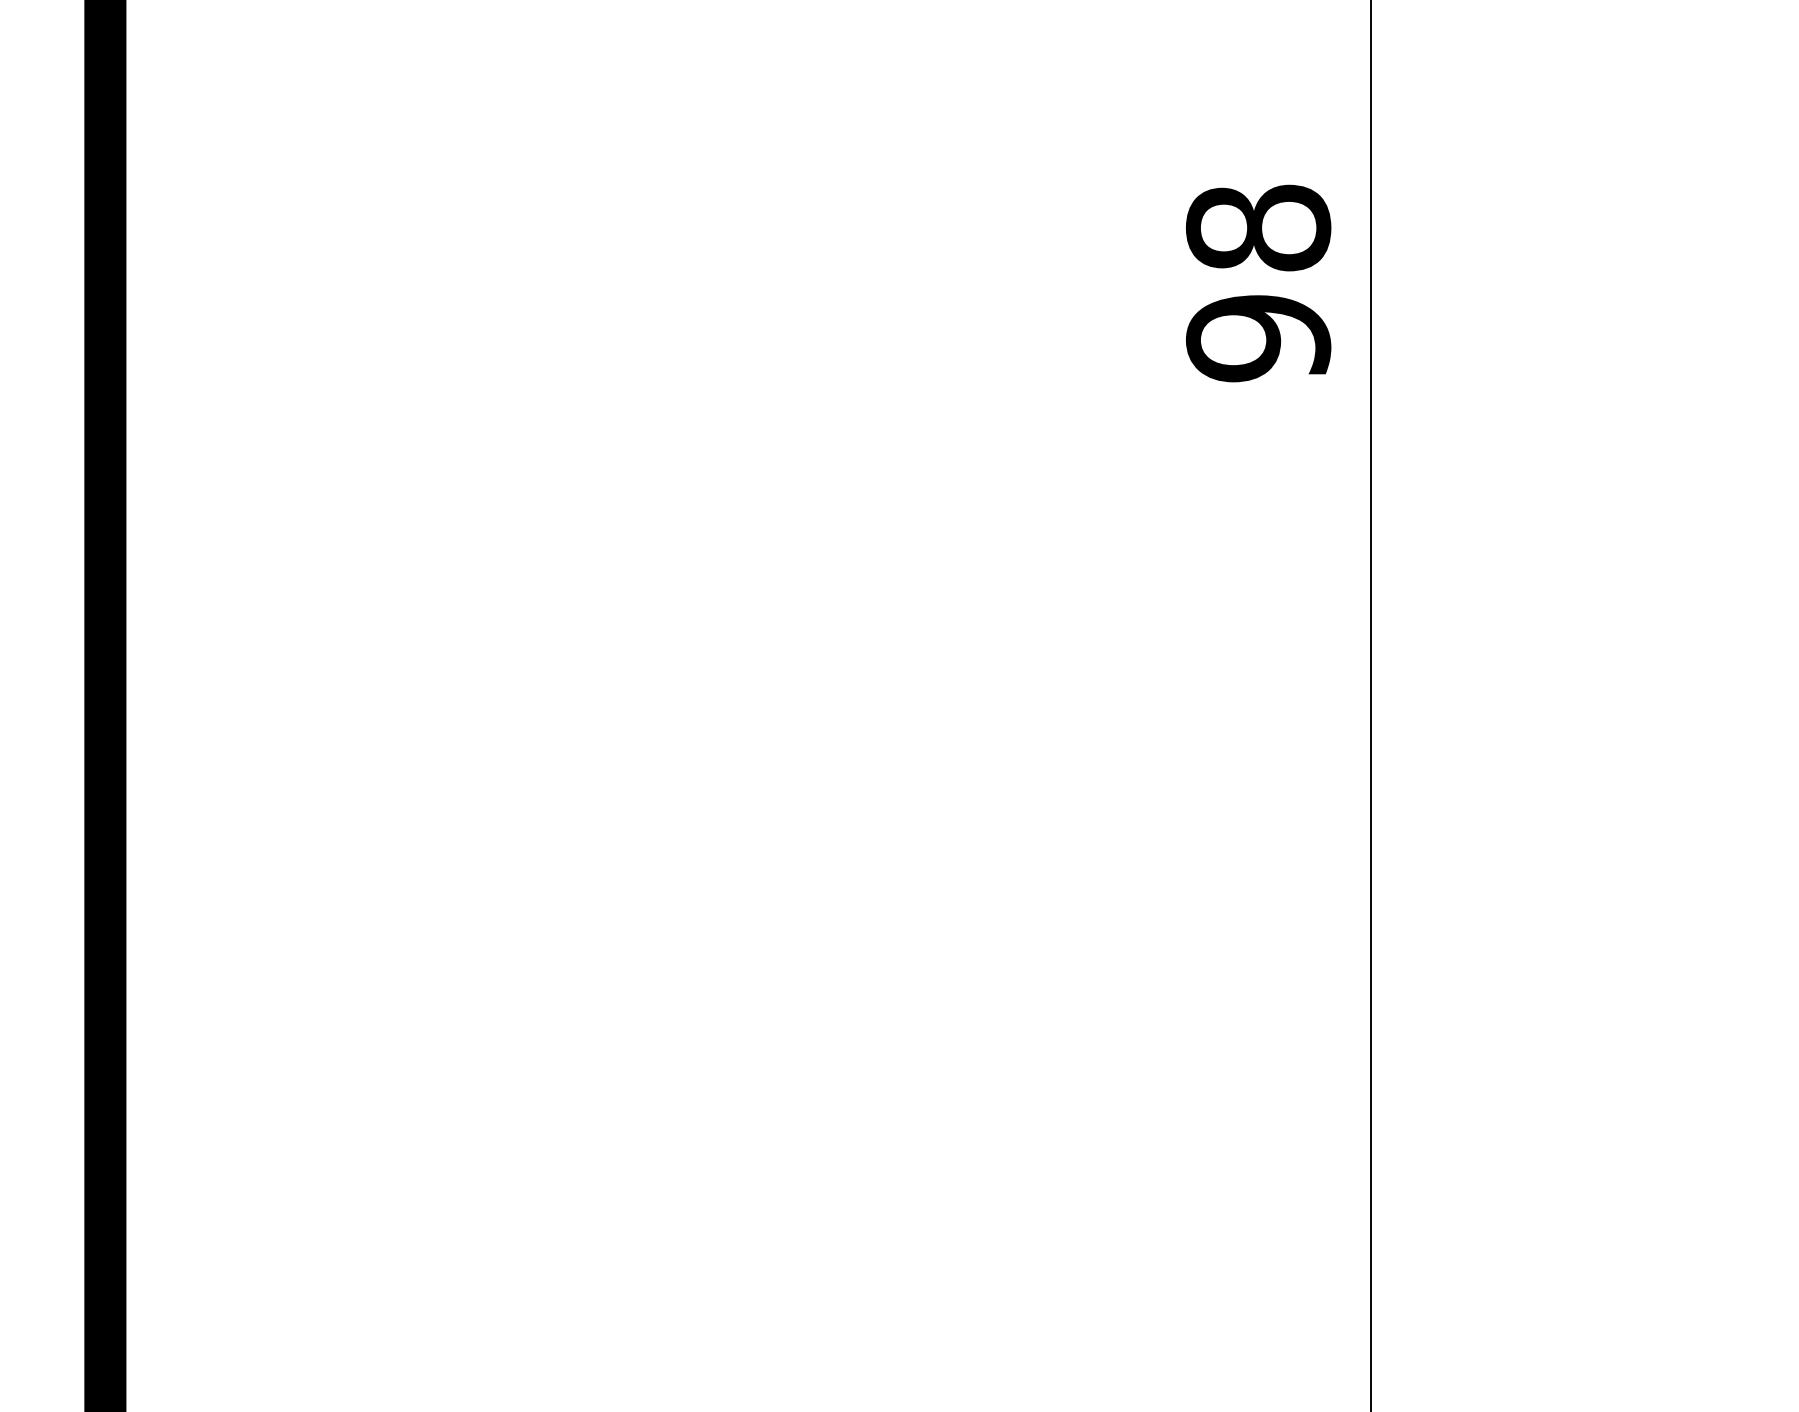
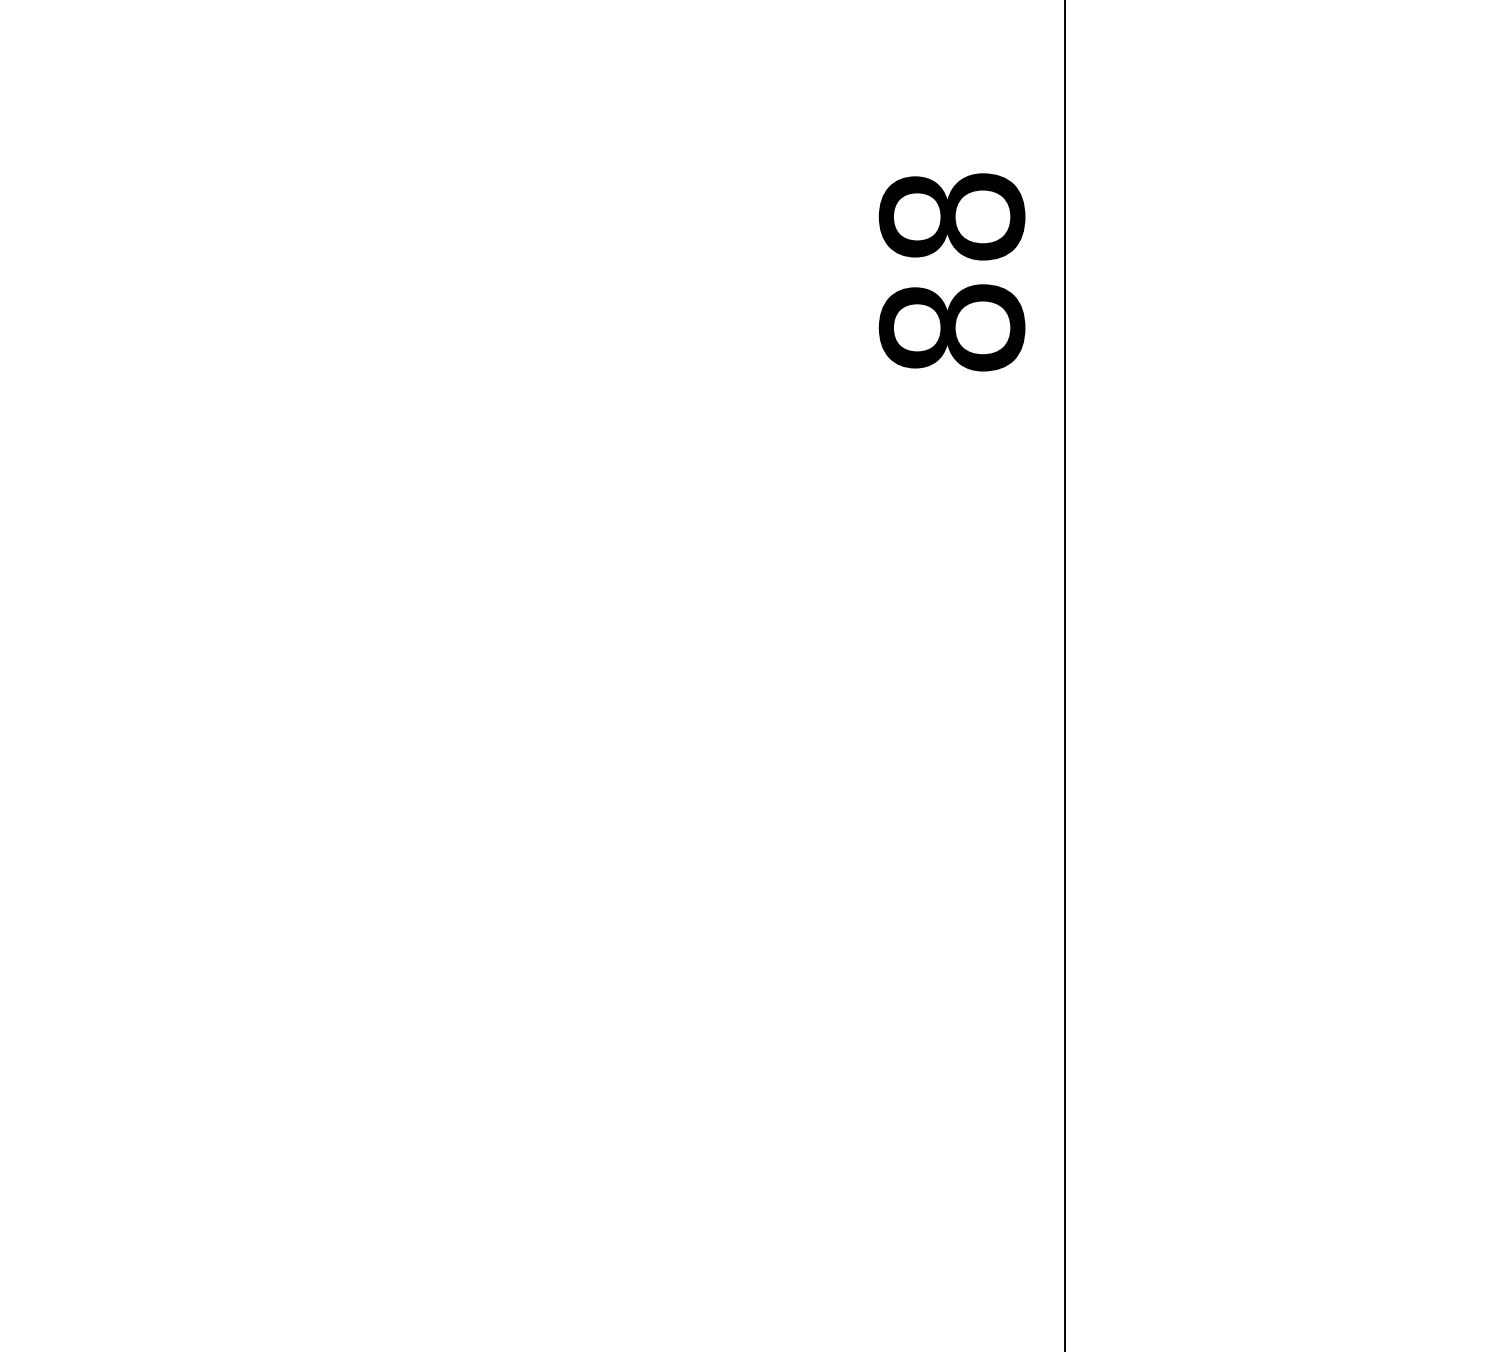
text: (1258, 338) -> (952, 328), 98 -> 88

